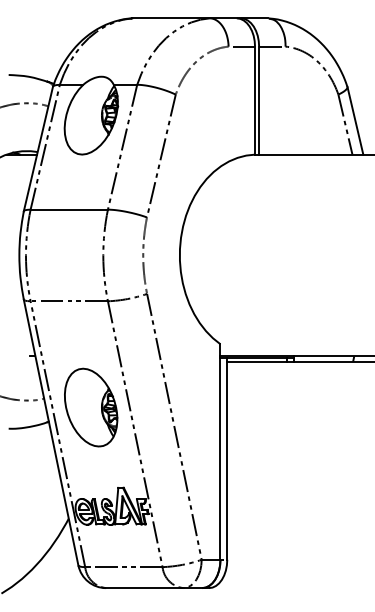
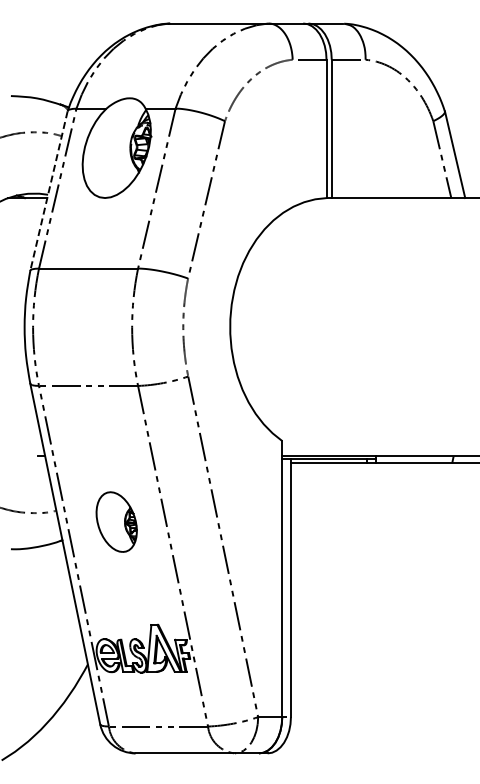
line: (38, 149) -> (48, 191), solid -> dashed
part: (91, 407) -> (116, 521), size x0.6

